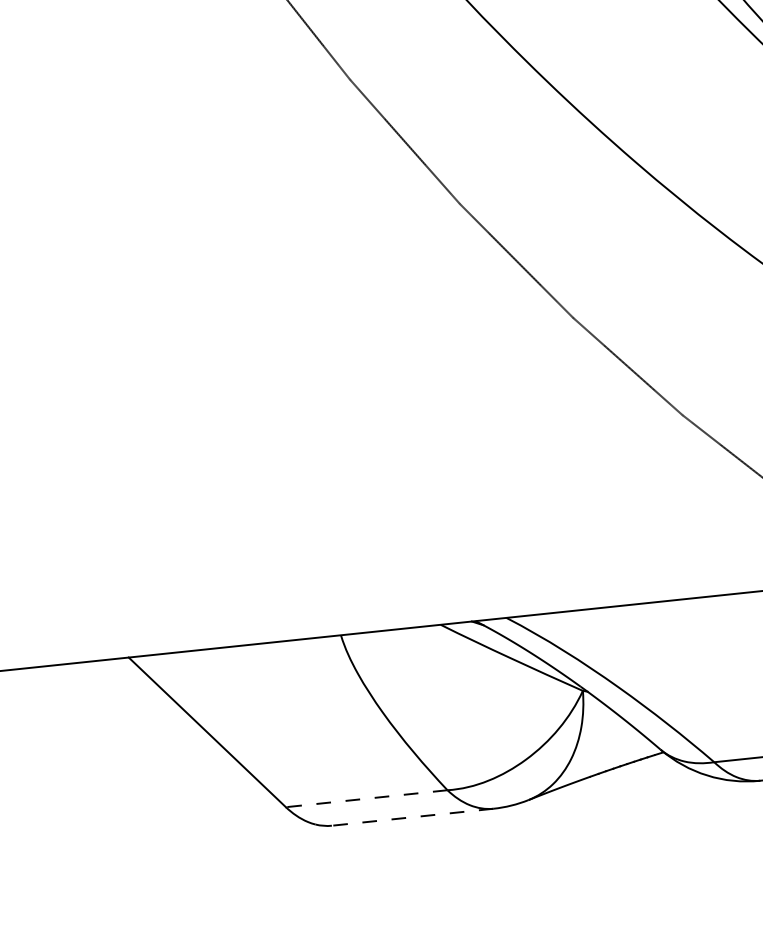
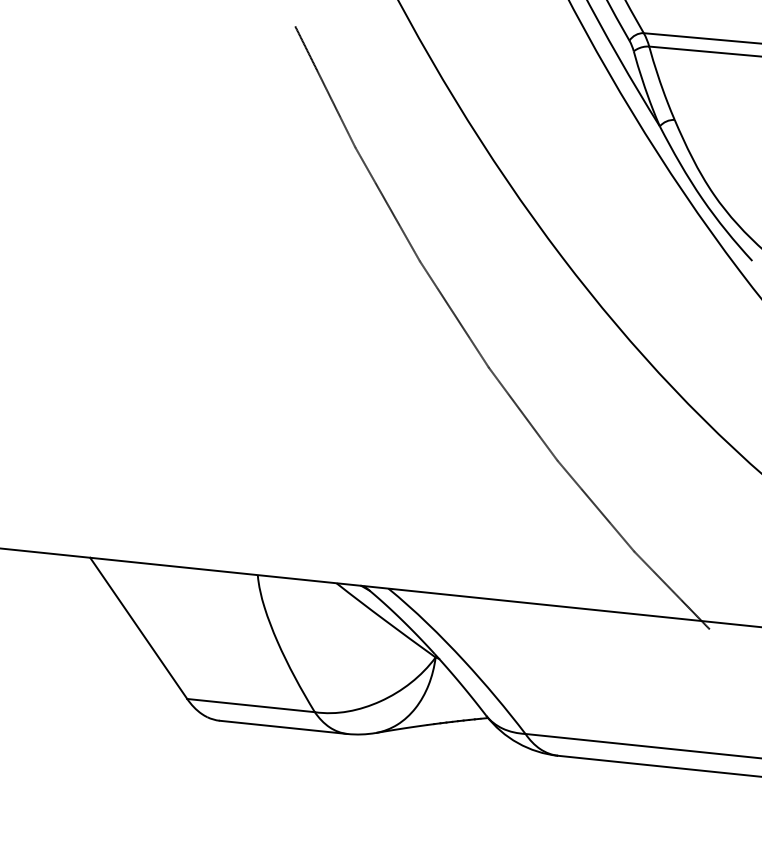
line: (365, 798) -> (250, 705), dashed -> solid
line: (412, 817) -> (283, 727), dashed -> solid

